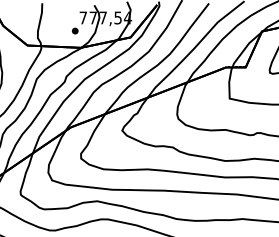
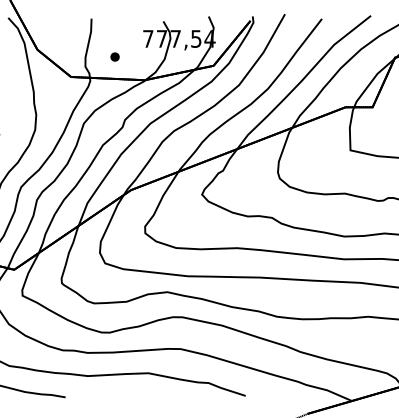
part: (74, 30) -> (114, 56), moved

